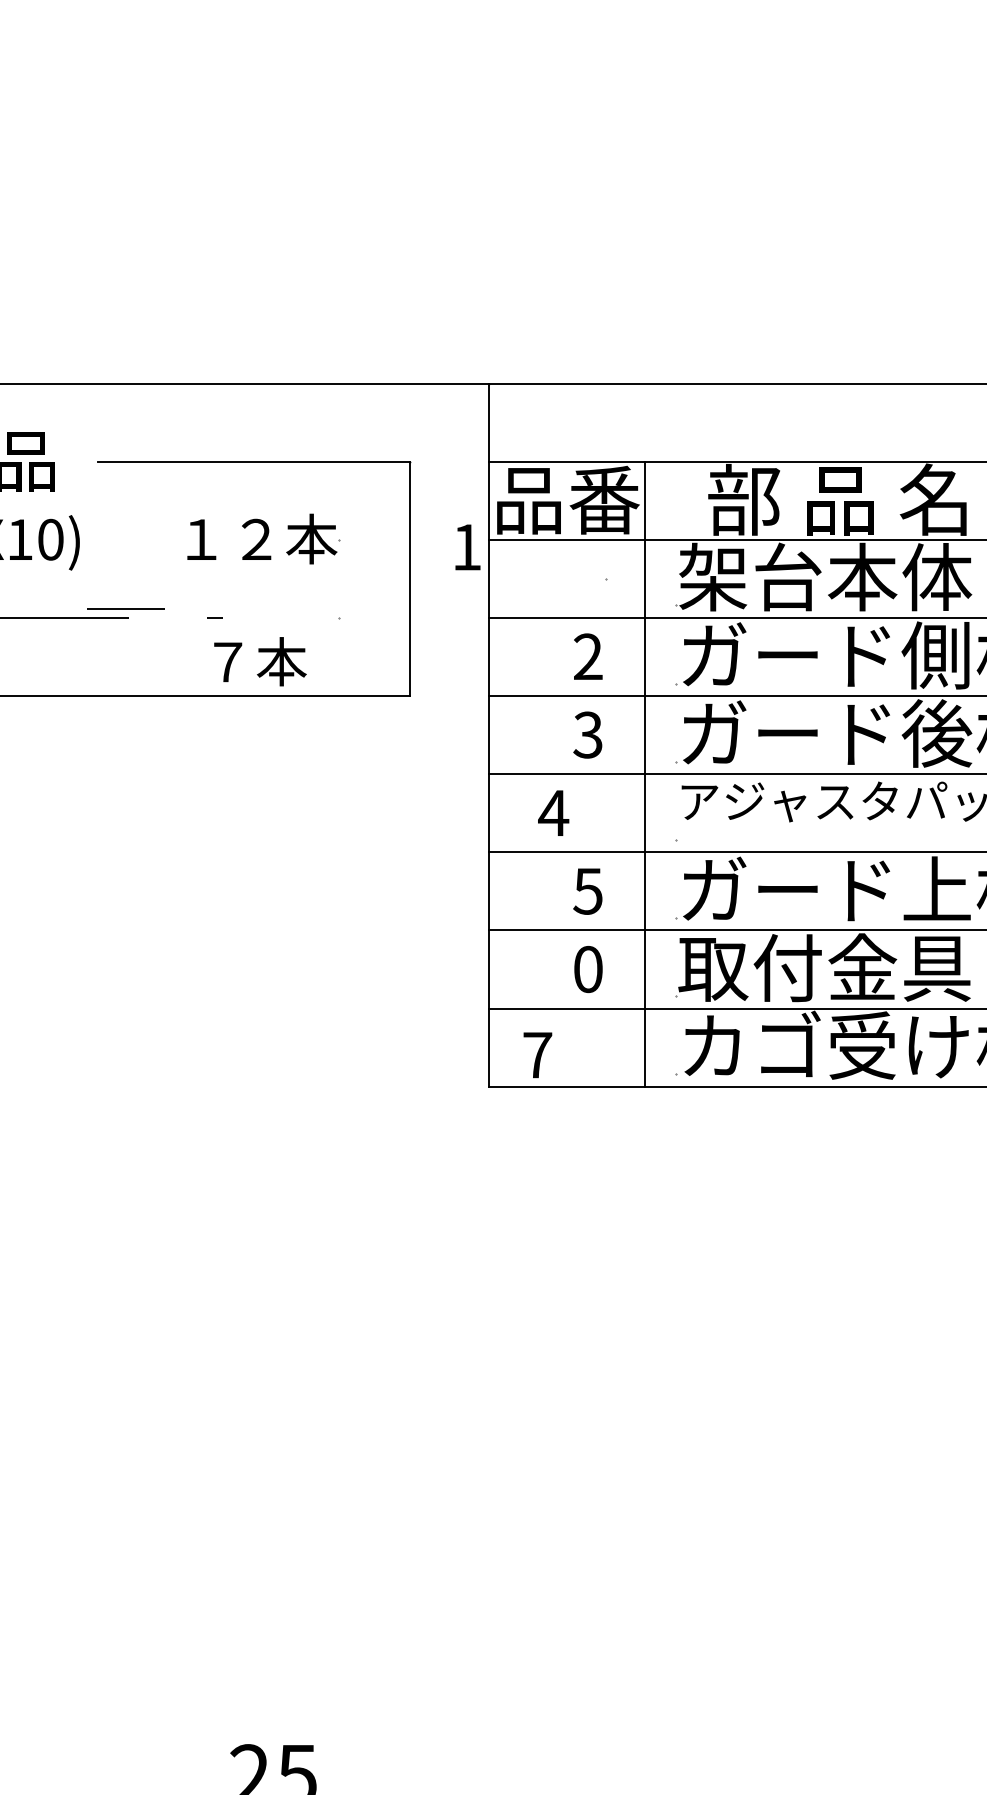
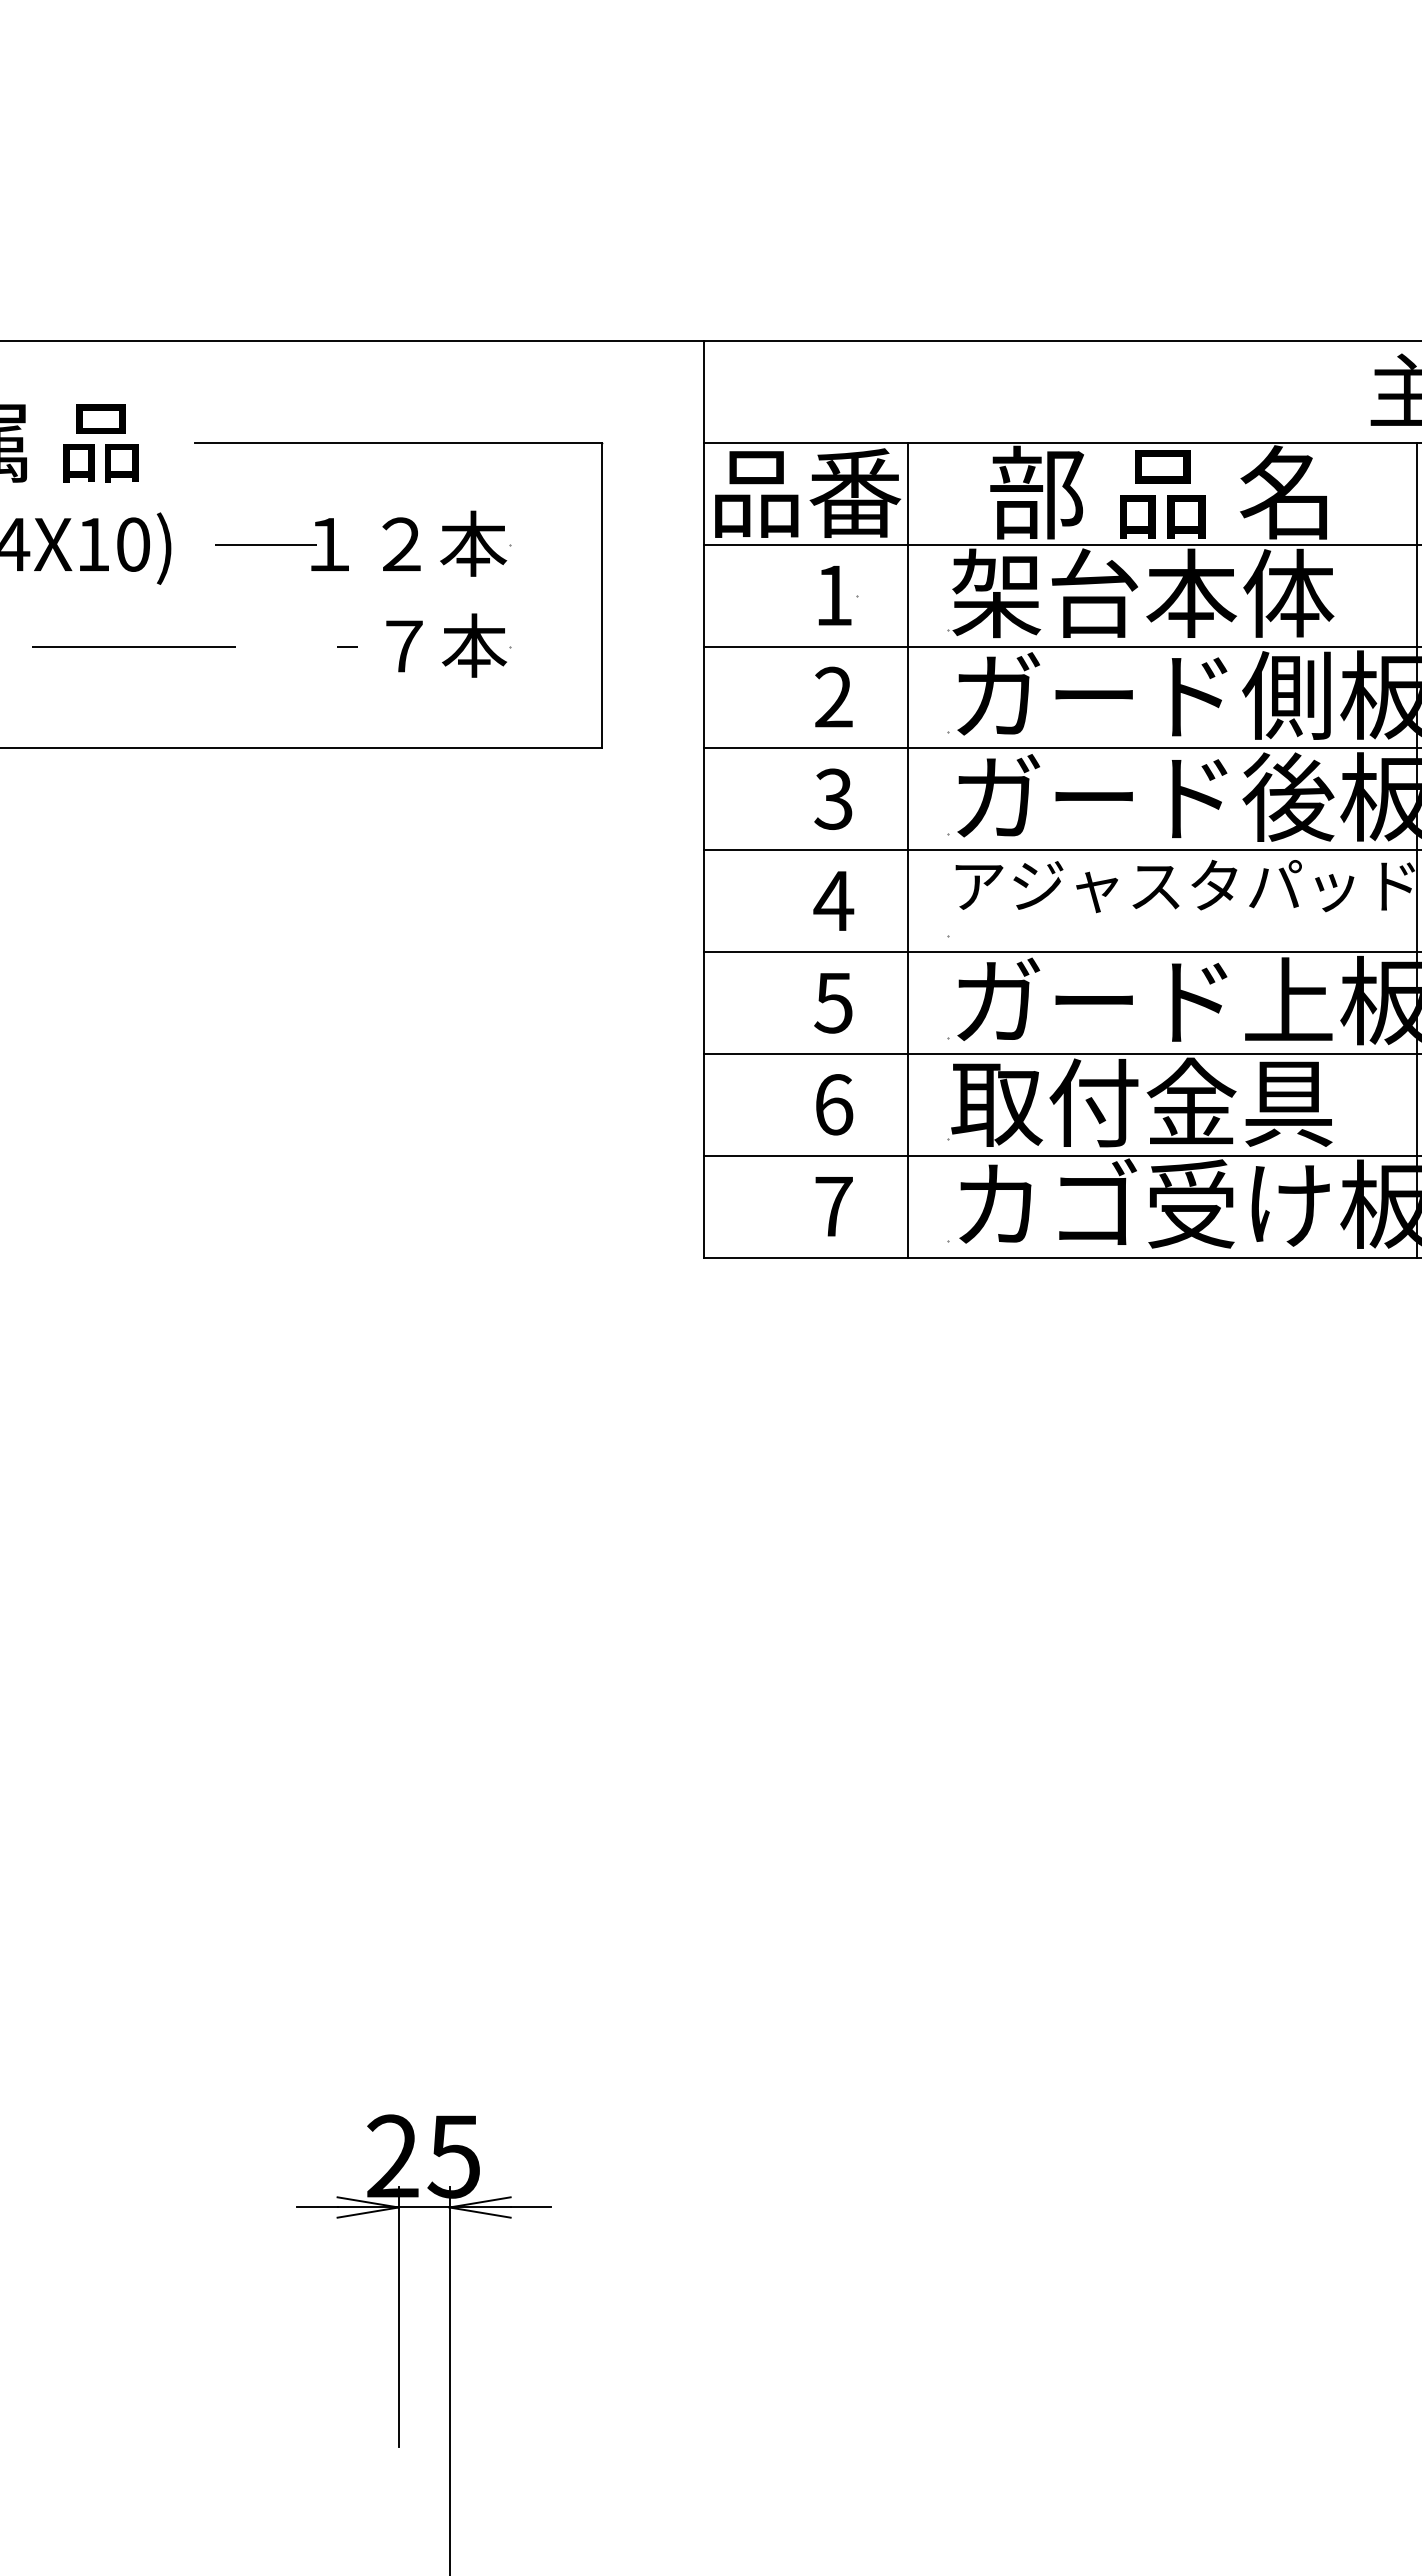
text: (467, 547) -> (834, 595), moved
line: (125, 608) -> (265, 544), moved
text: (260, 661) -> (446, 645), moved
text: (553, 812) -> (833, 900), moved
text: (588, 969) -> (834, 1104), 0 -> 6
text: (537, 1055) -> (833, 1206), moved

